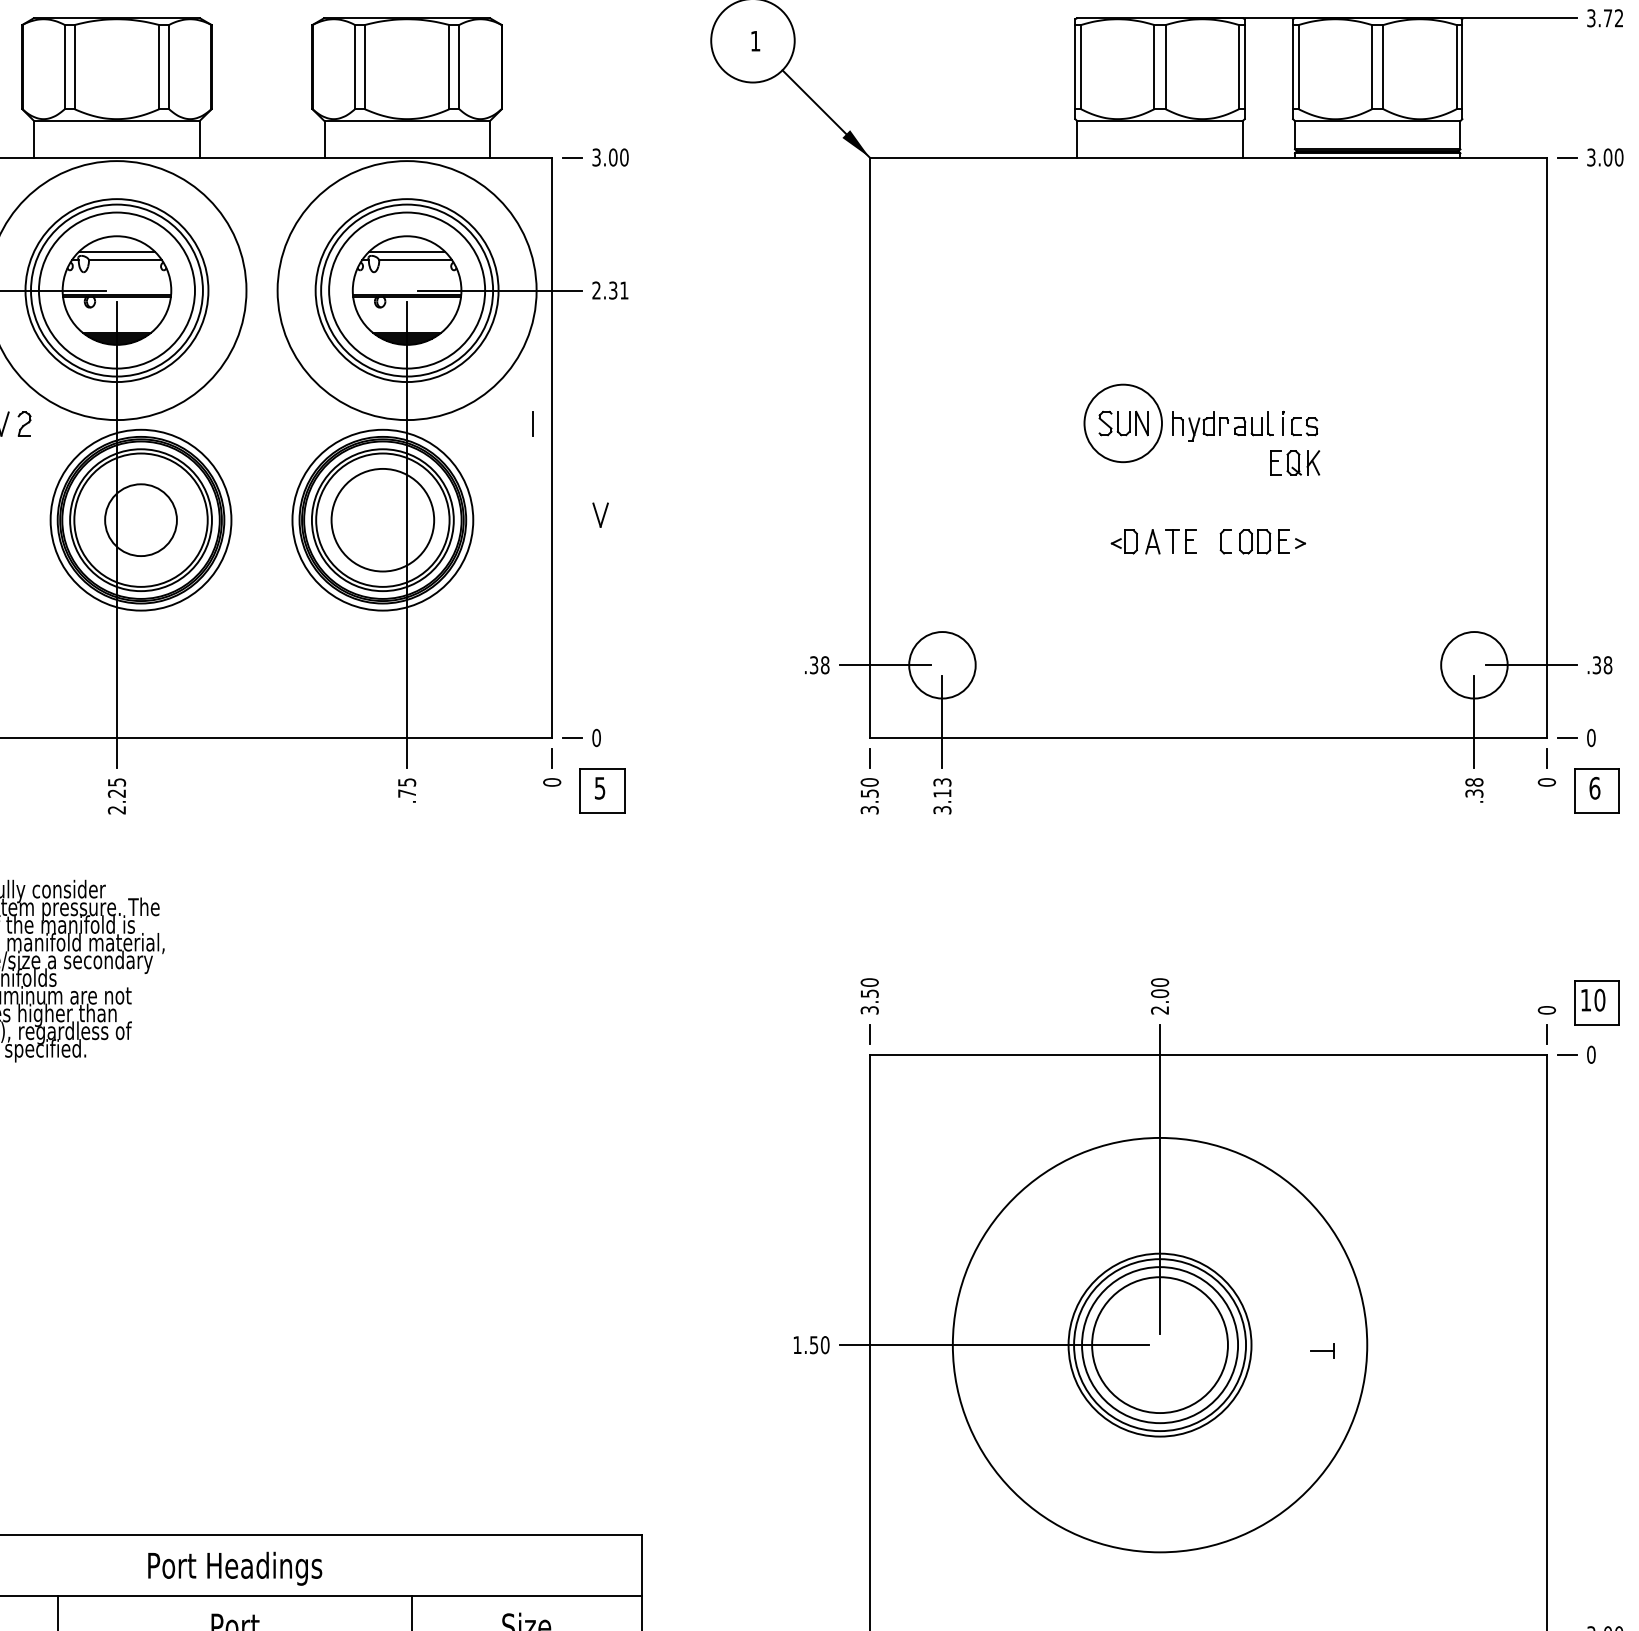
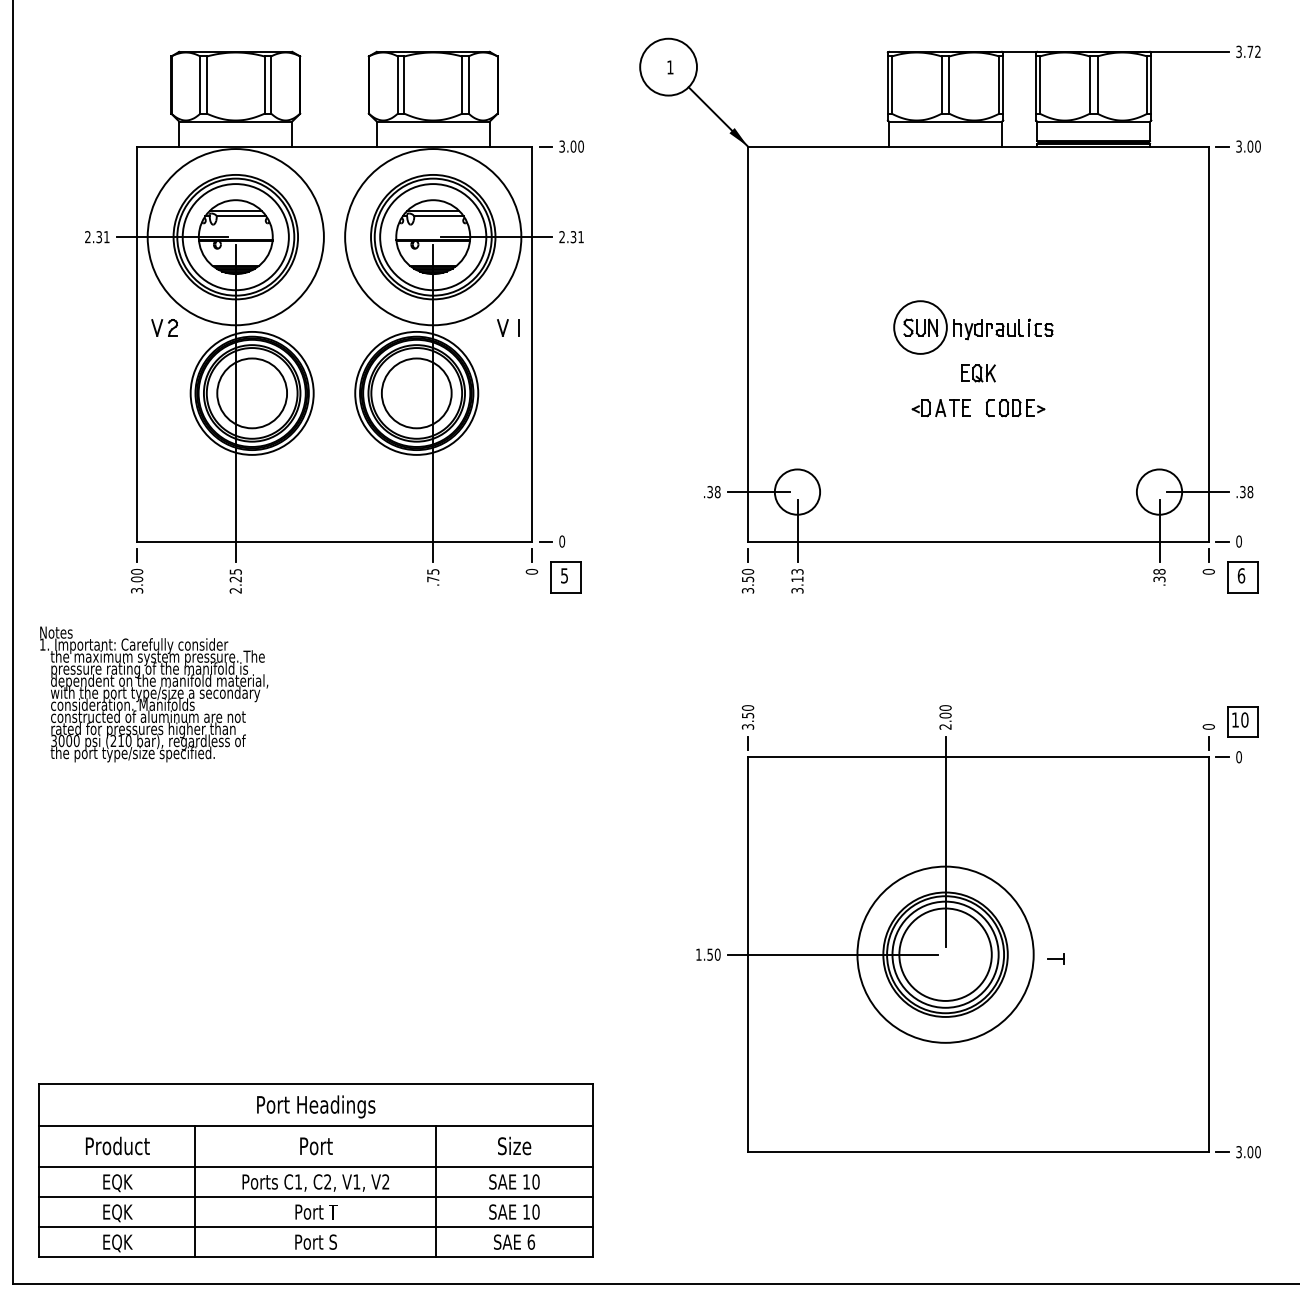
part: (1295, 463) -> (978, 373), moved
part: (600, 514) -> (502, 327), moved
circle: (141, 520) -> (252, 393), size x1.43
circle: (1159, 1344) -> (945, 954), size x0.62

